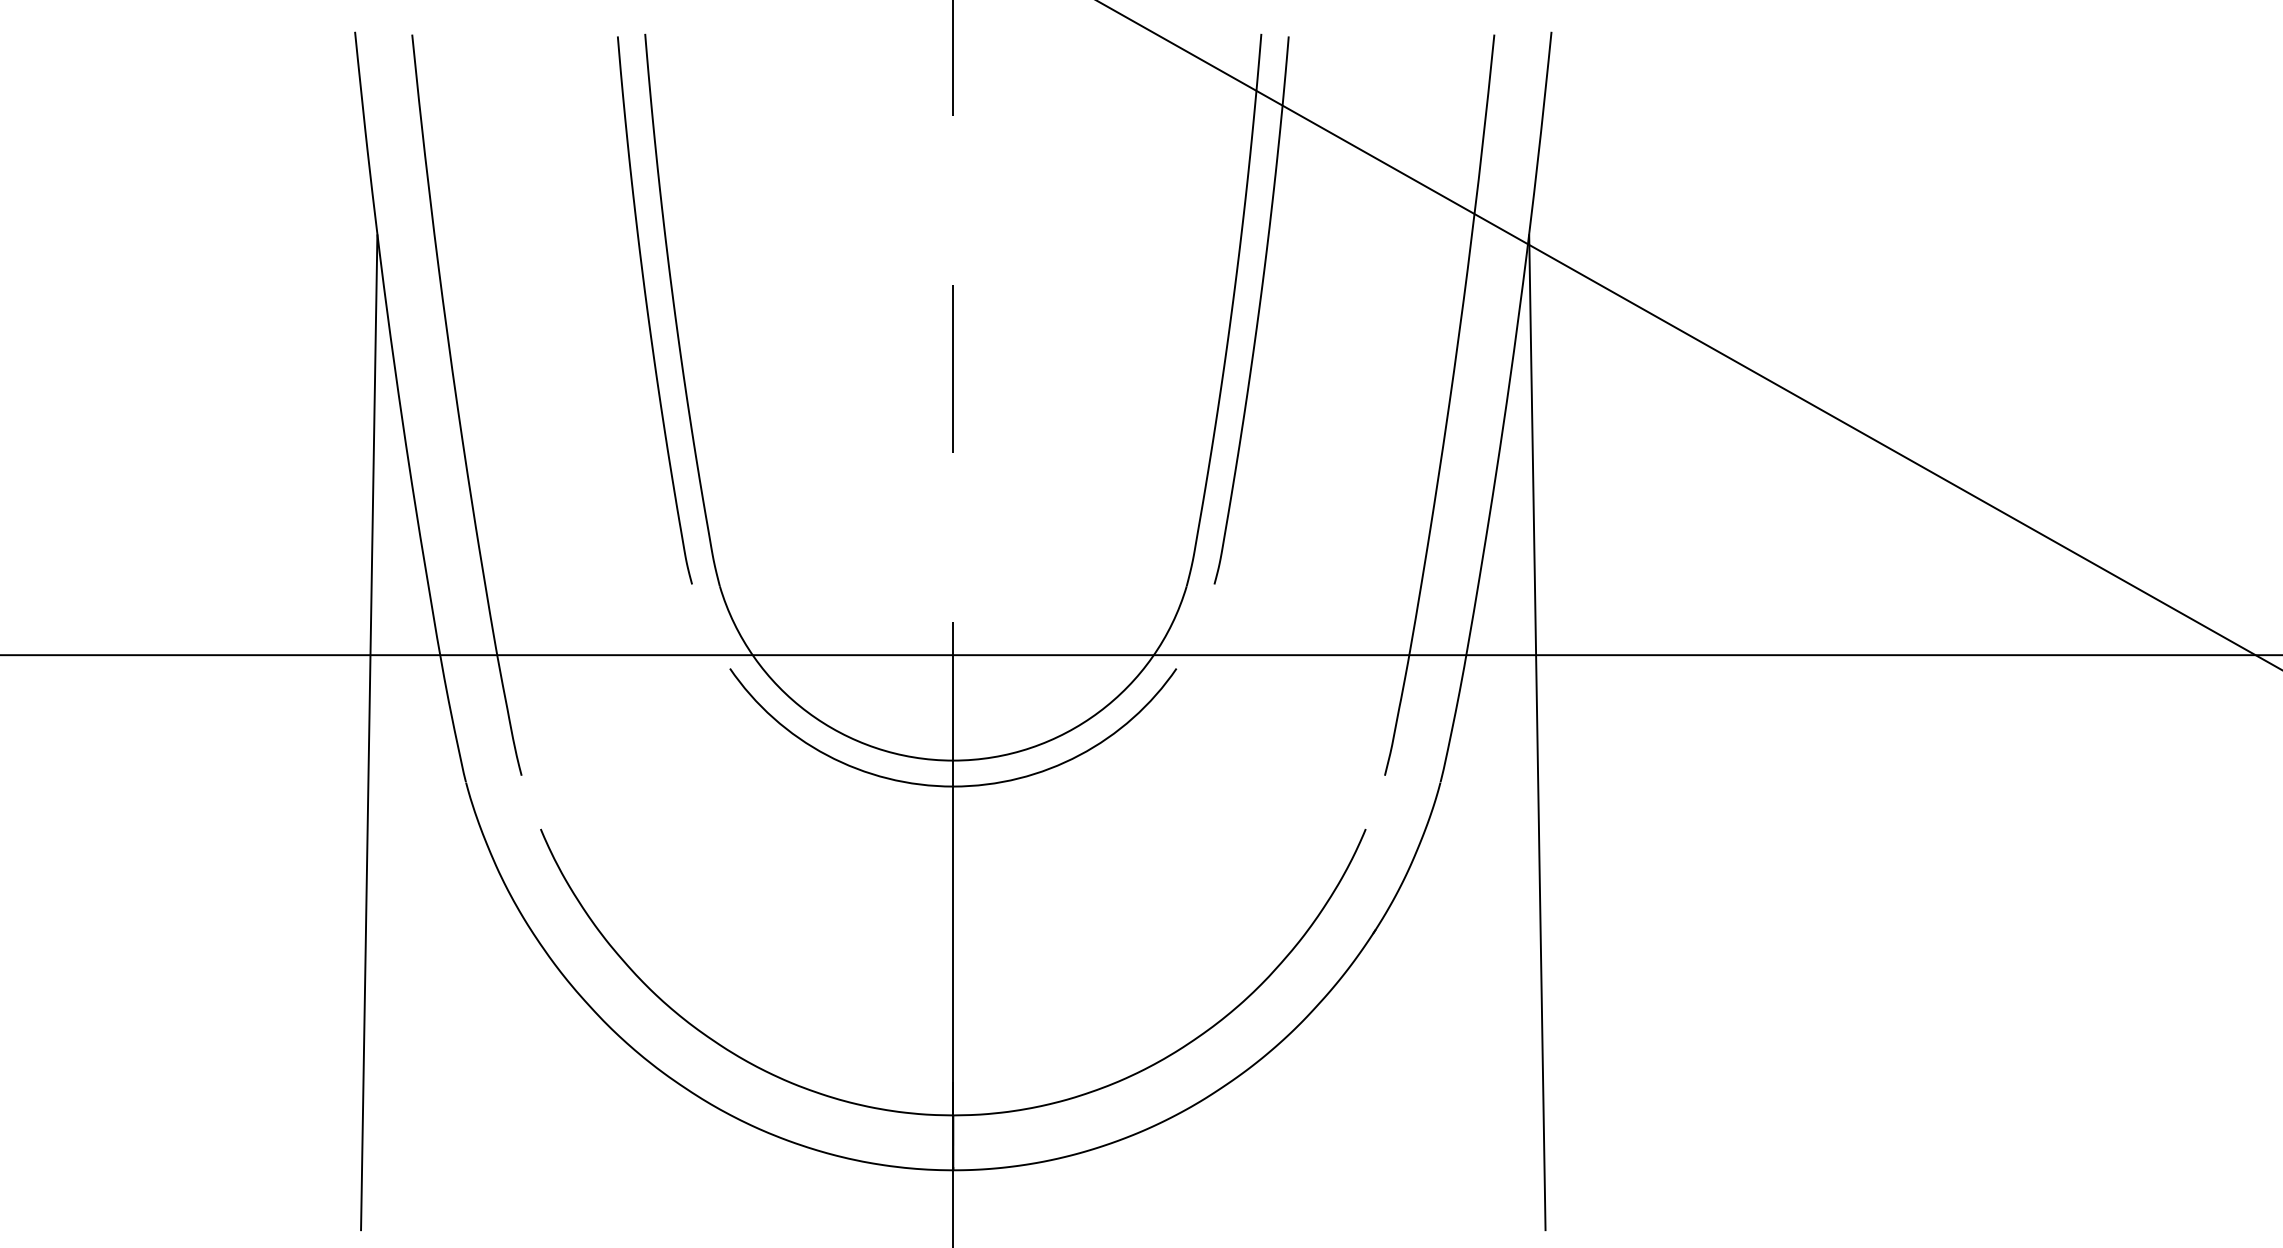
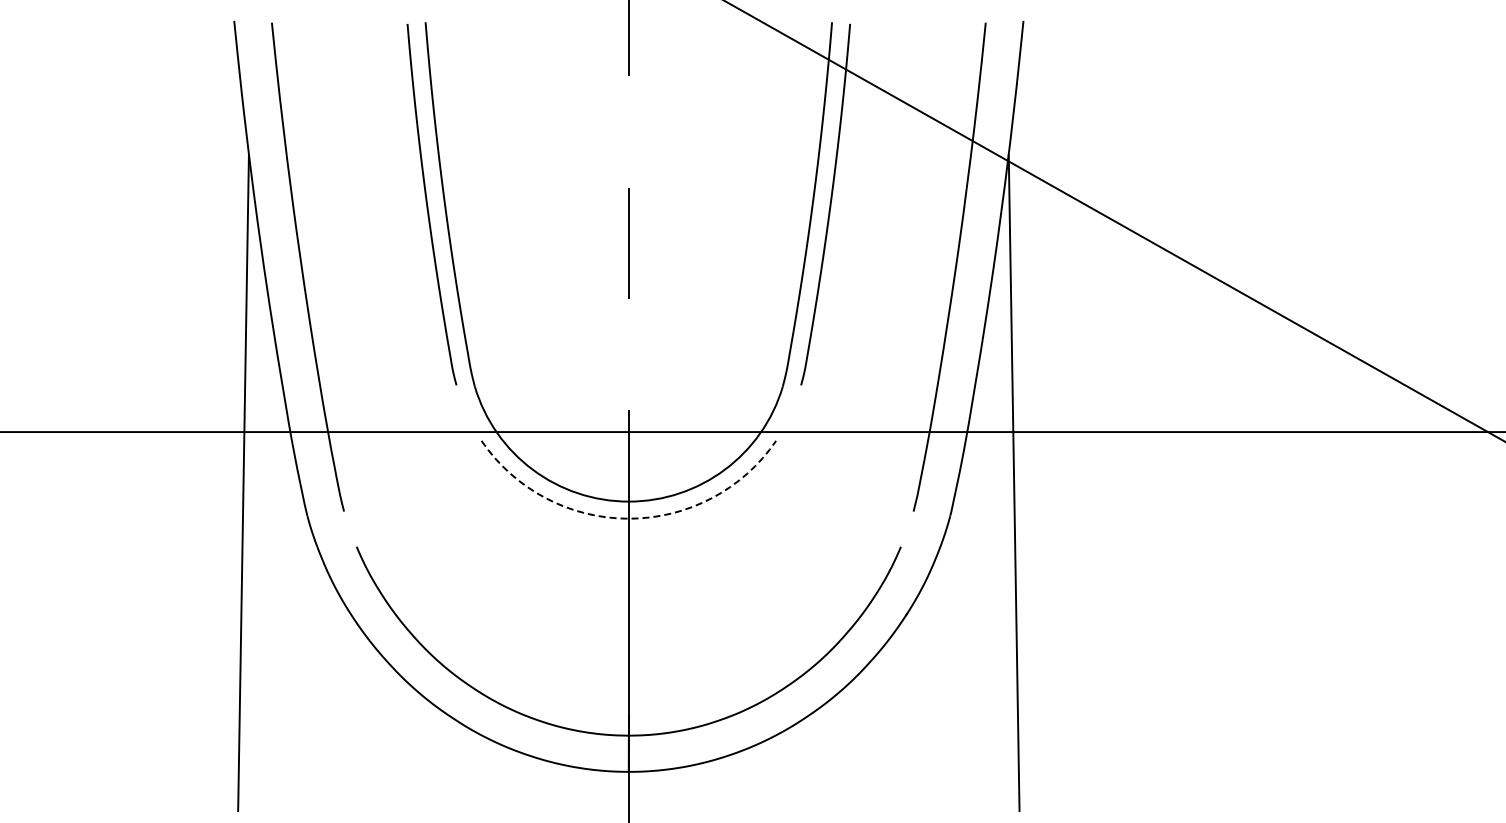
arc: (952, 786) -> (628, 518), solid -> dashed

